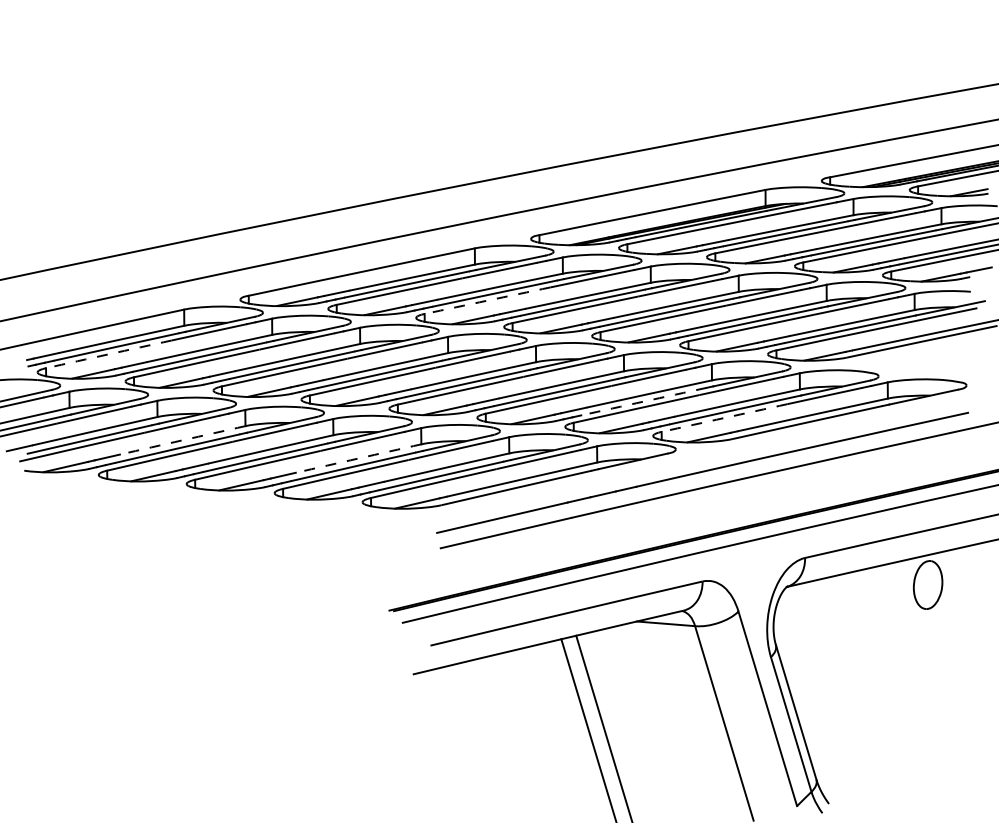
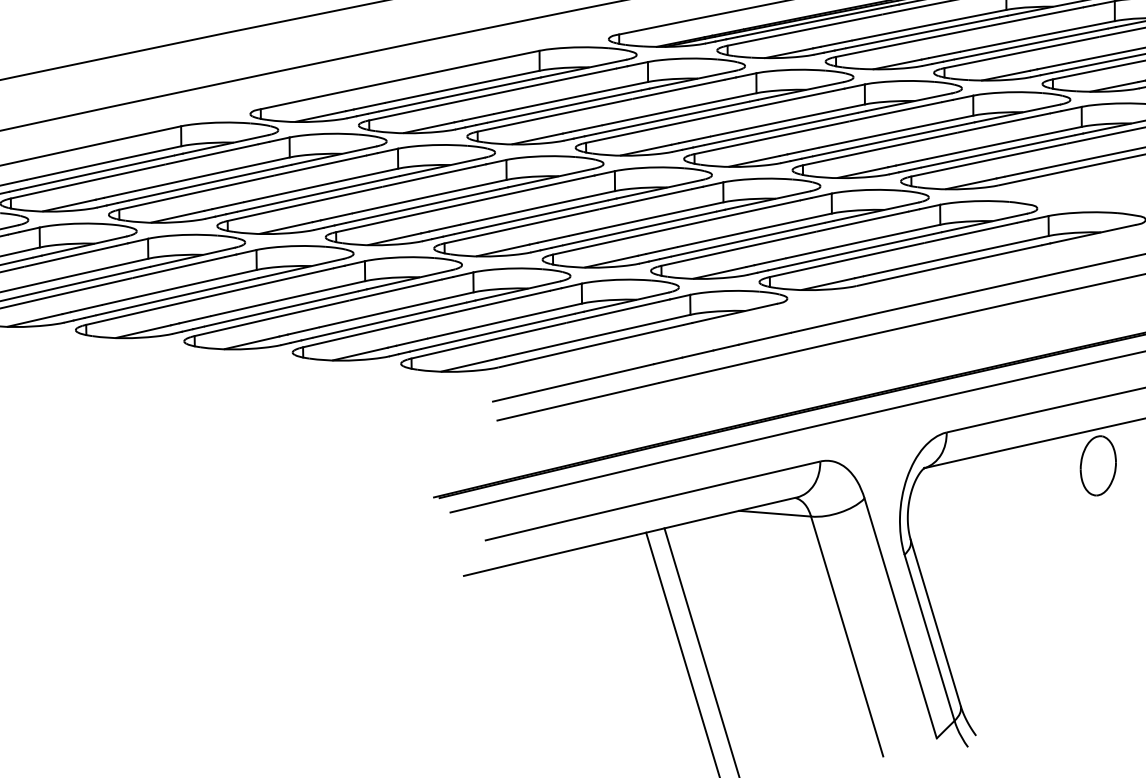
arc: (487, 300) -> (555, 115), dashed -> solid
arc: (108, 354) -> (87, 181), dashed -> solid
arc: (644, 401) -> (748, 239), dashed -> solid
arc: (724, 418) -> (847, 260), dashed -> solid
arc: (182, 440) -> (179, 287), dashed -> solid
arc: (358, 458) -> (396, 309), dashed -> solid

